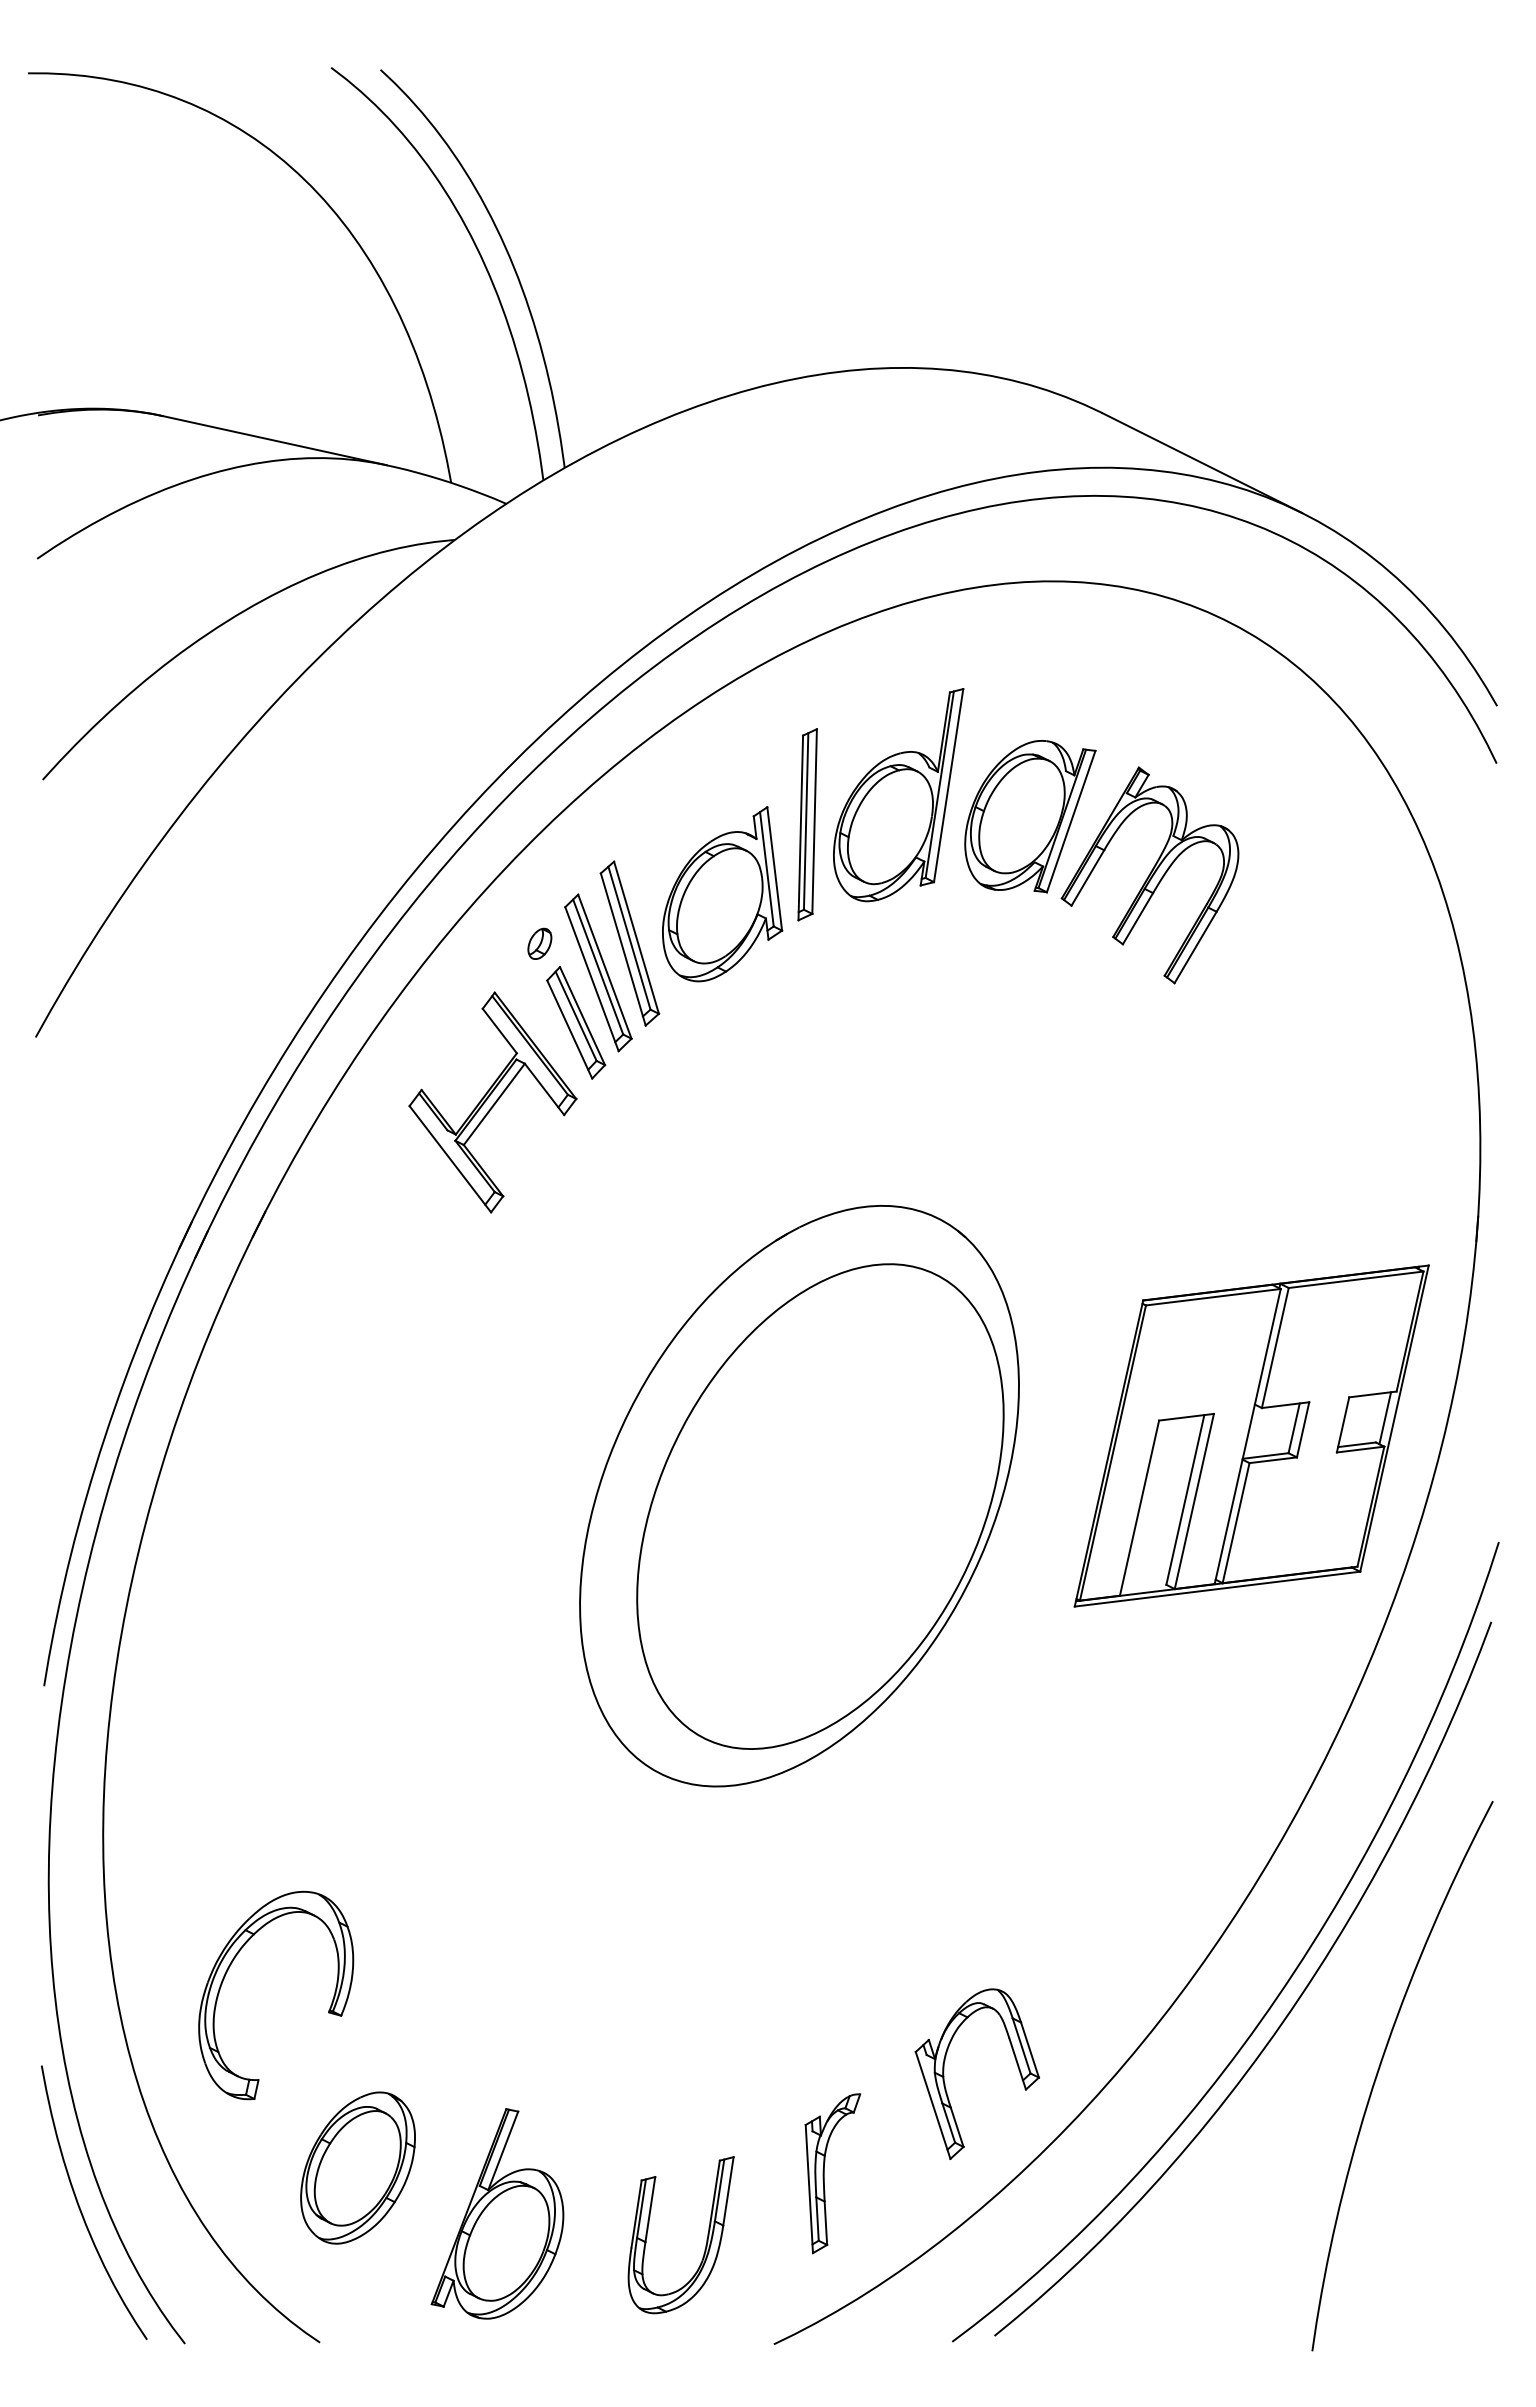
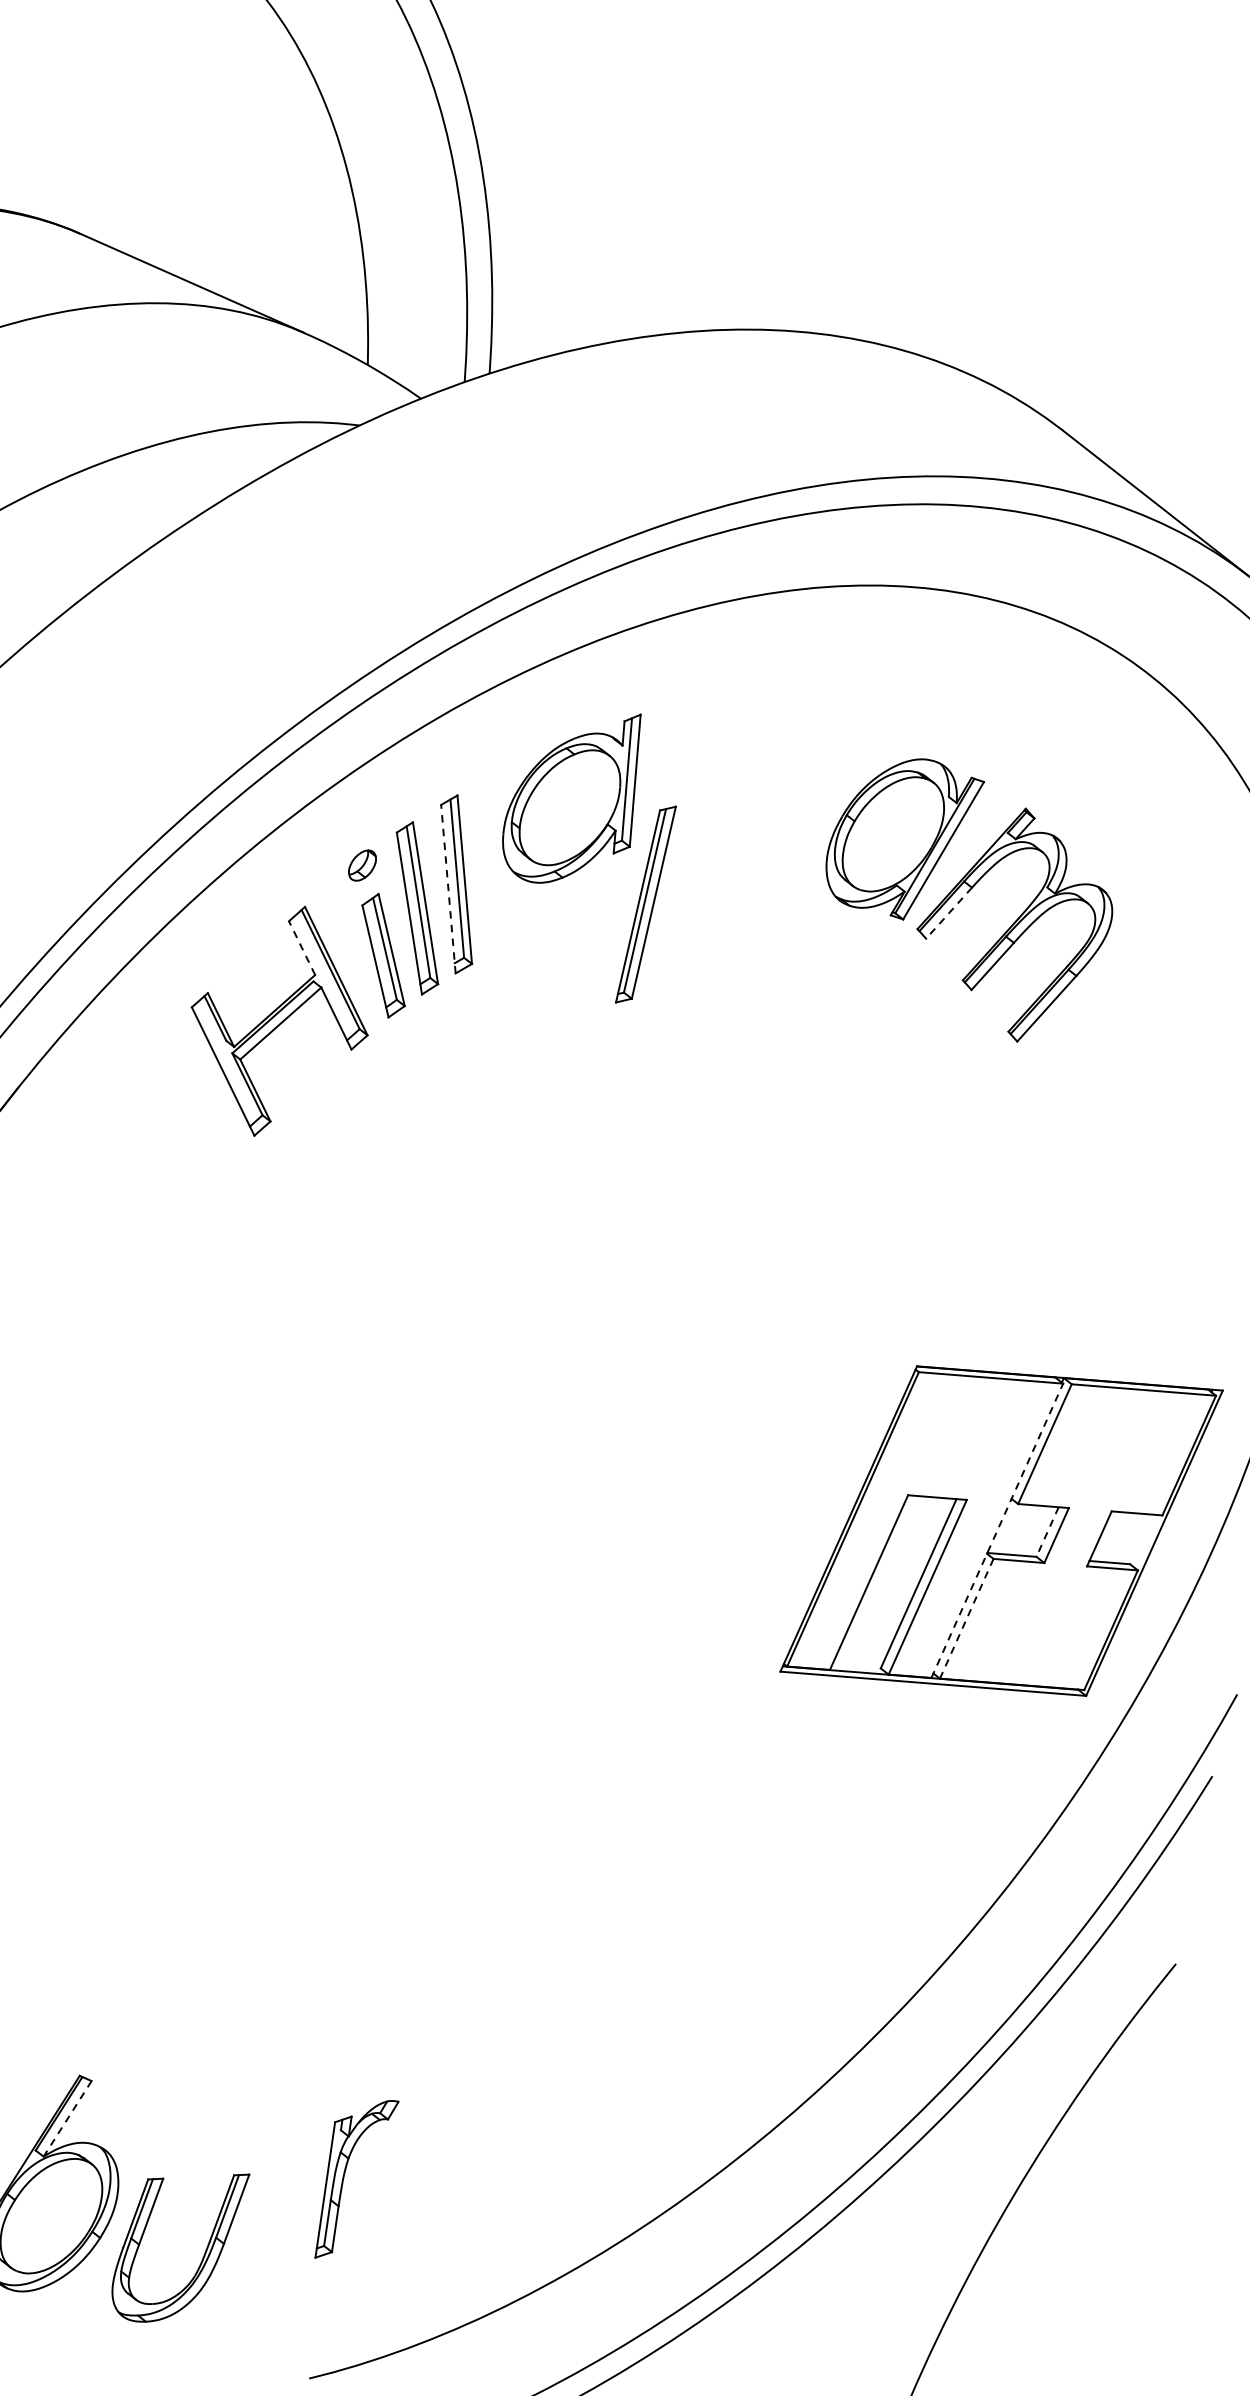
part: (898, 795) -> (768, 786), removed
part: (807, 824) -> (645, 904), moved
line: (1087, 878) -> (948, 913), solid -> dashed
part: (722, 894) -> (575, 796), moved
line: (623, 949) -> (448, 889), solid -> dashed
line: (499, 1030) -> (301, 947), solid -> dashed
line: (1385, 1418) -> (1145, 1541), removed
line: (1294, 1428) -> (1047, 1532), solid -> dashed
line: (1247, 1436) -> (997, 1530), solid -> dashed
part: (799, 1496) -> (516, 1498), removed
line: (1236, 1523) -> (967, 1619), solid -> dashed
part: (944, 2073) -> (545, 2131), removed
line: (503, 2151) -> (67, 2119), solid -> dashed
part: (824, 2173) -> (344, 2176), moved
part: (706, 2239) -> (203, 2254), moved

